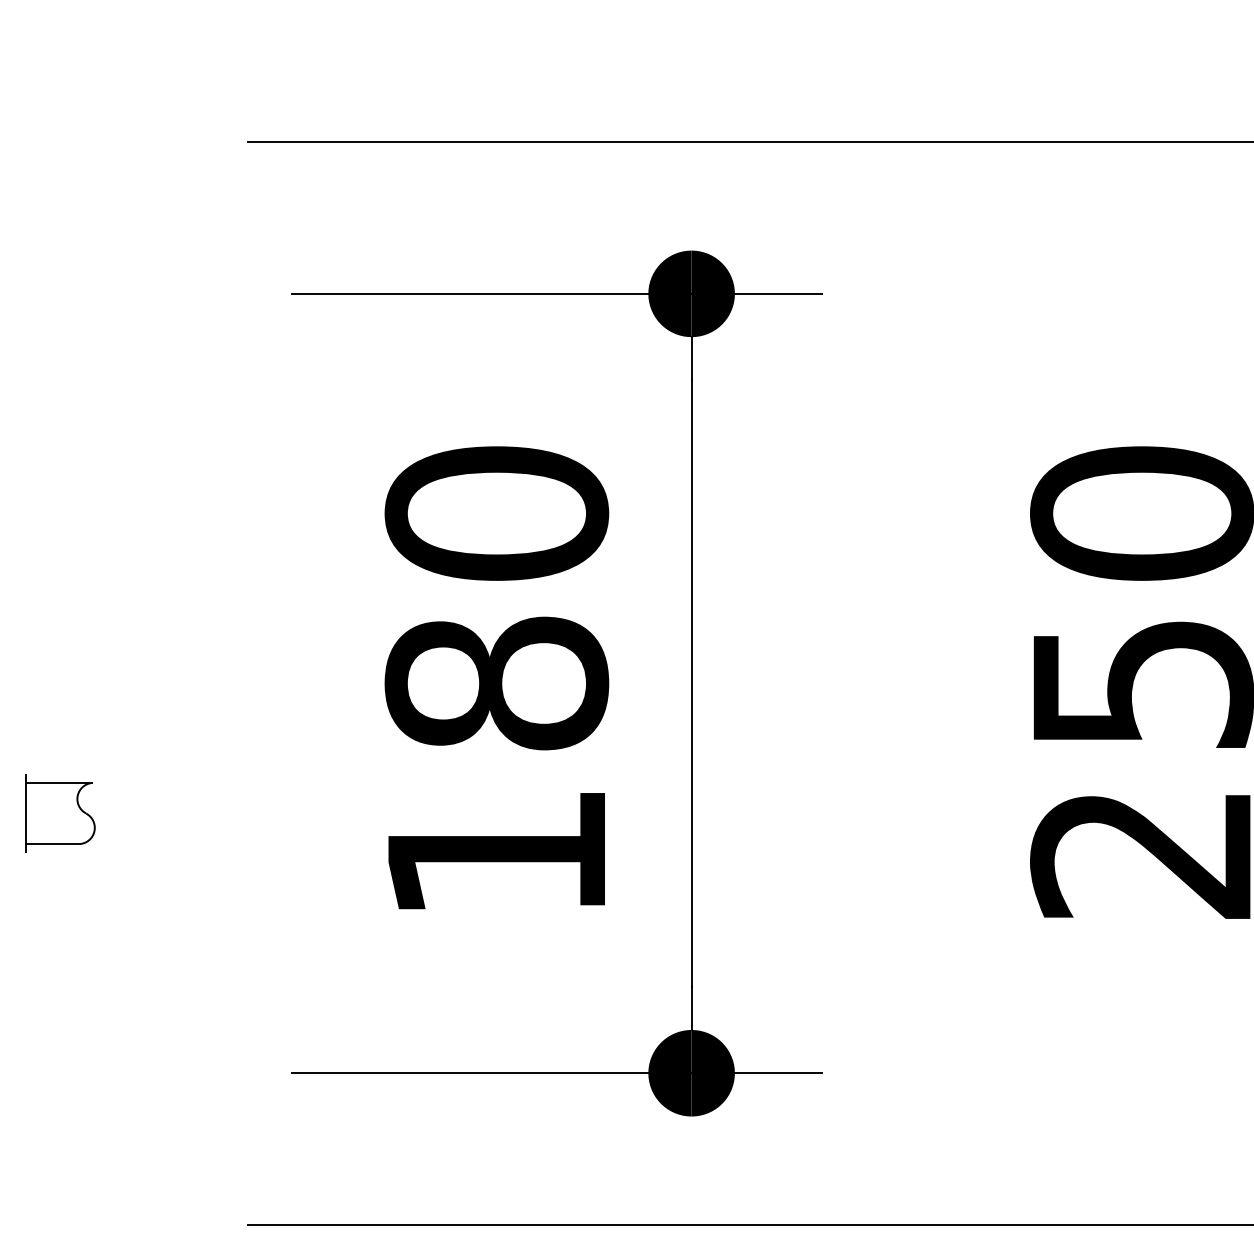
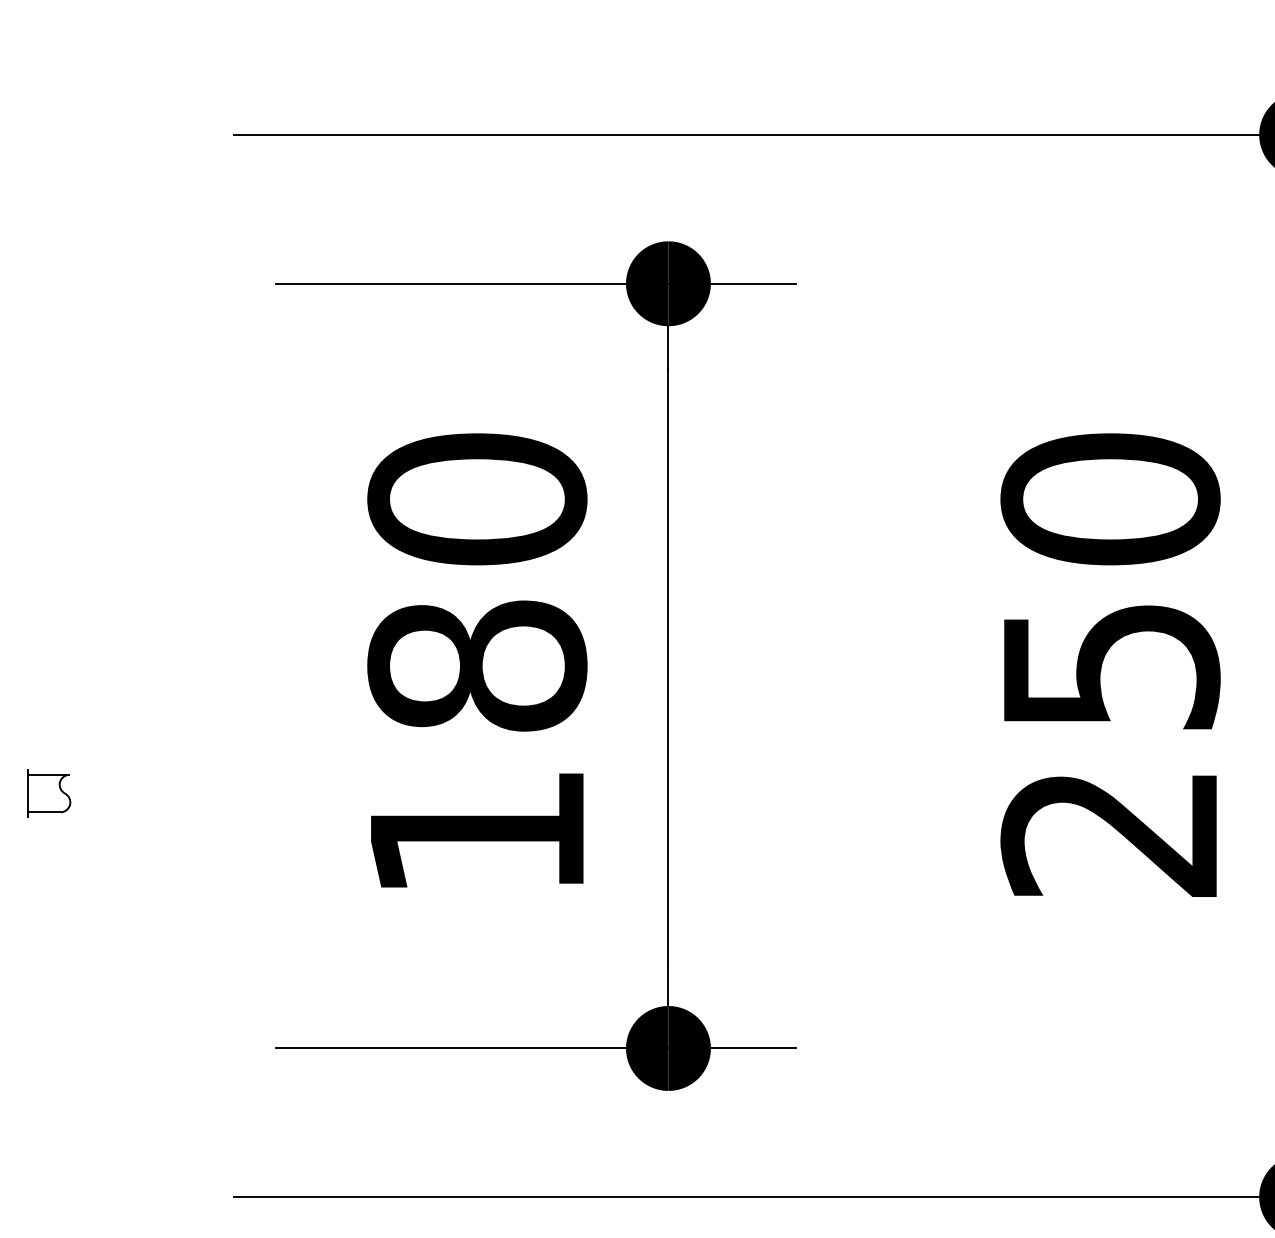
part: (60, 813) -> (49, 793), size x0.62

